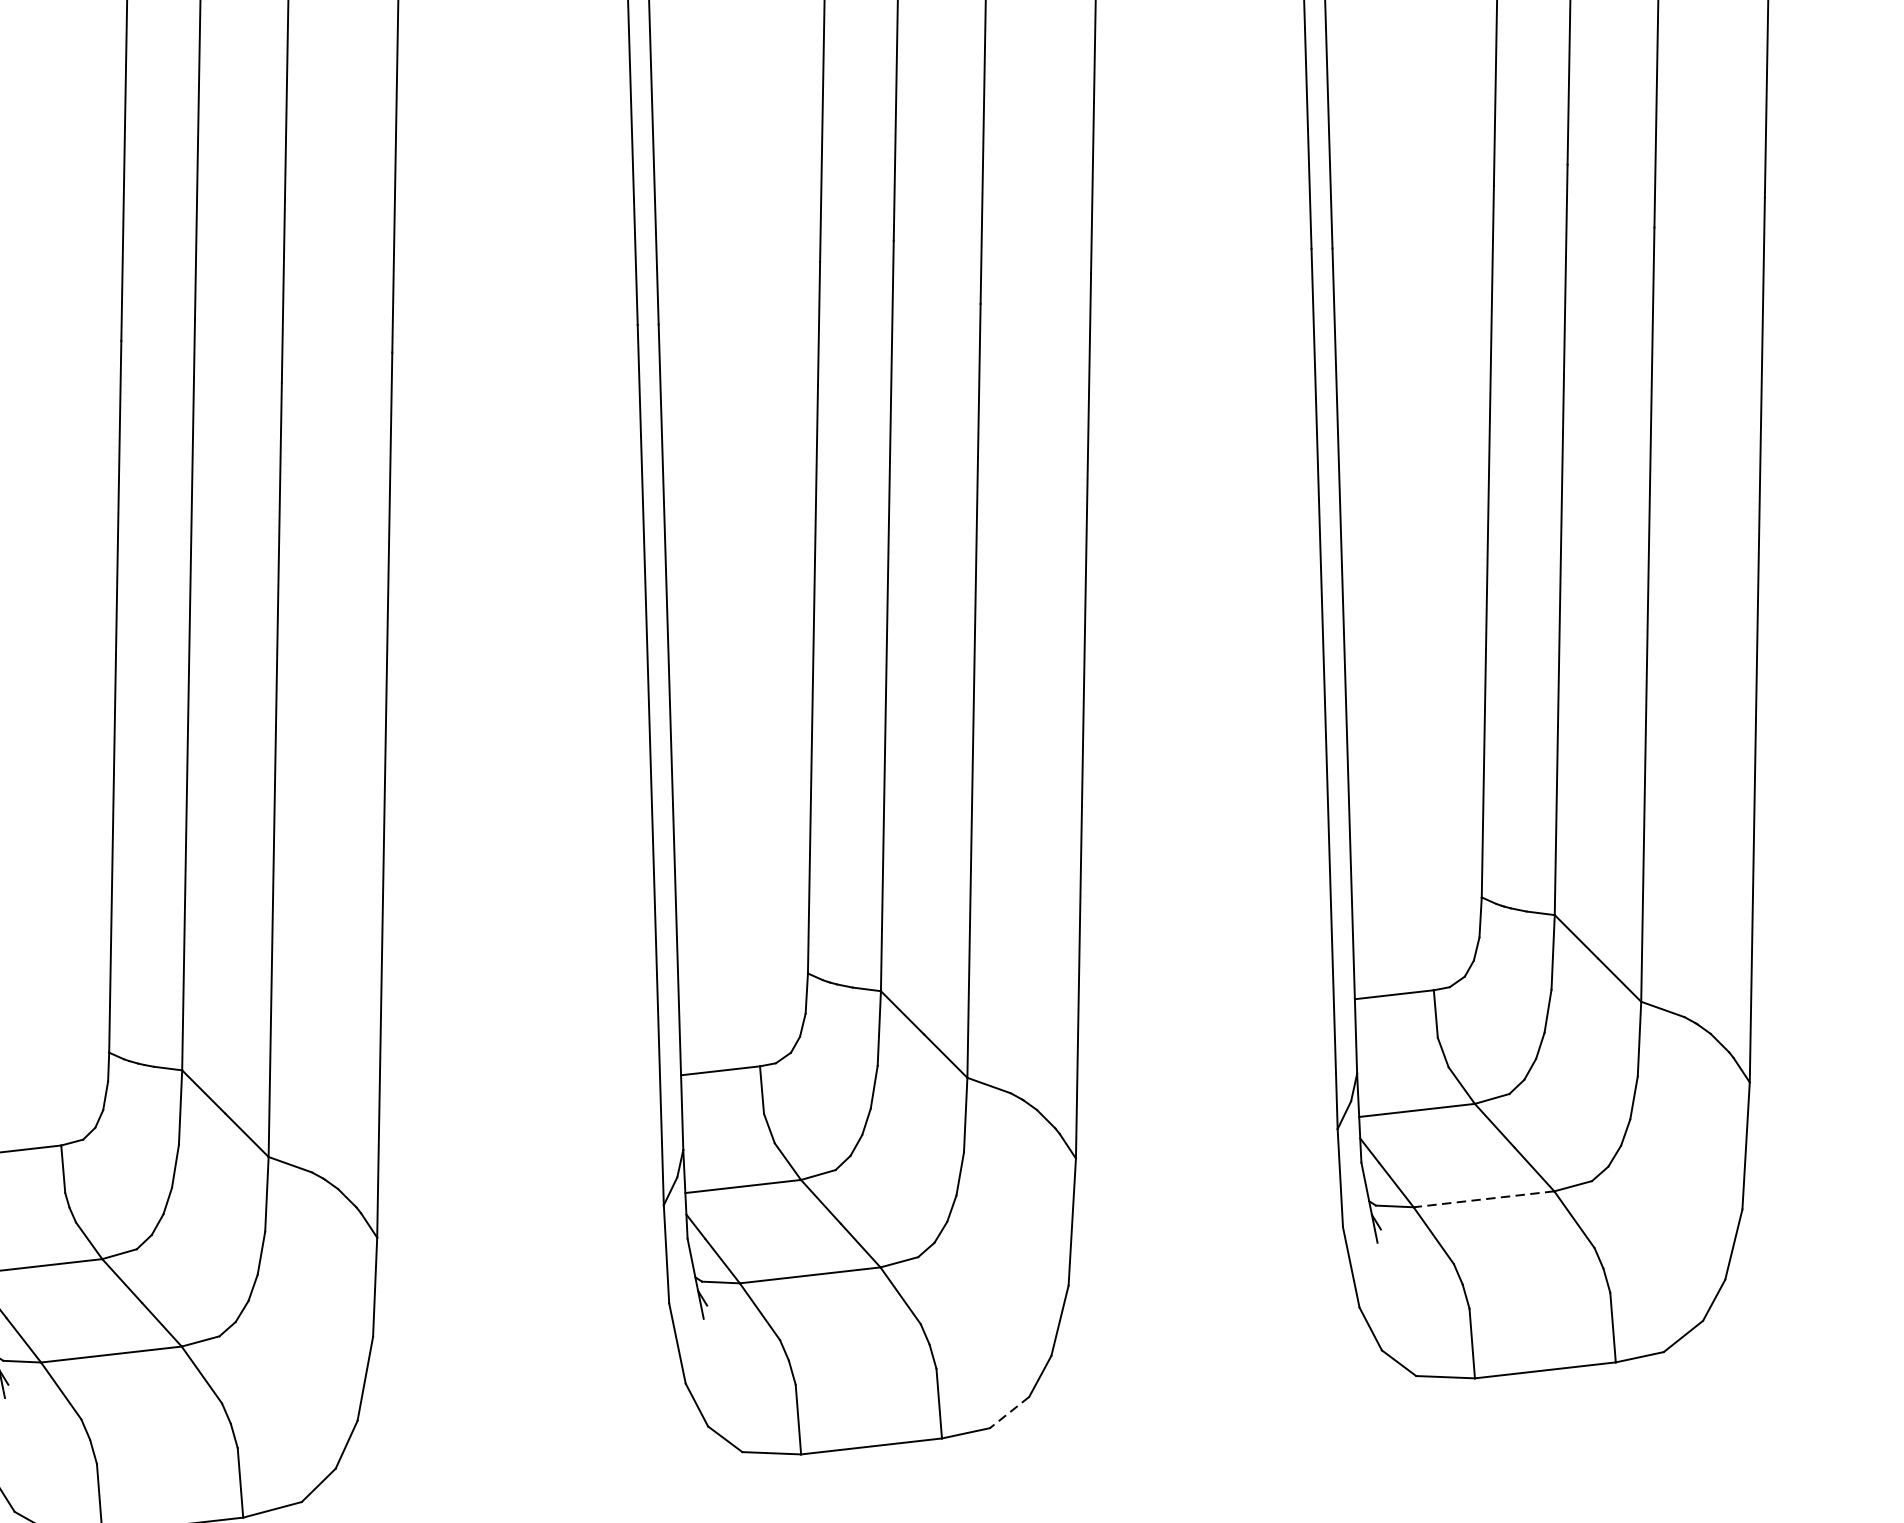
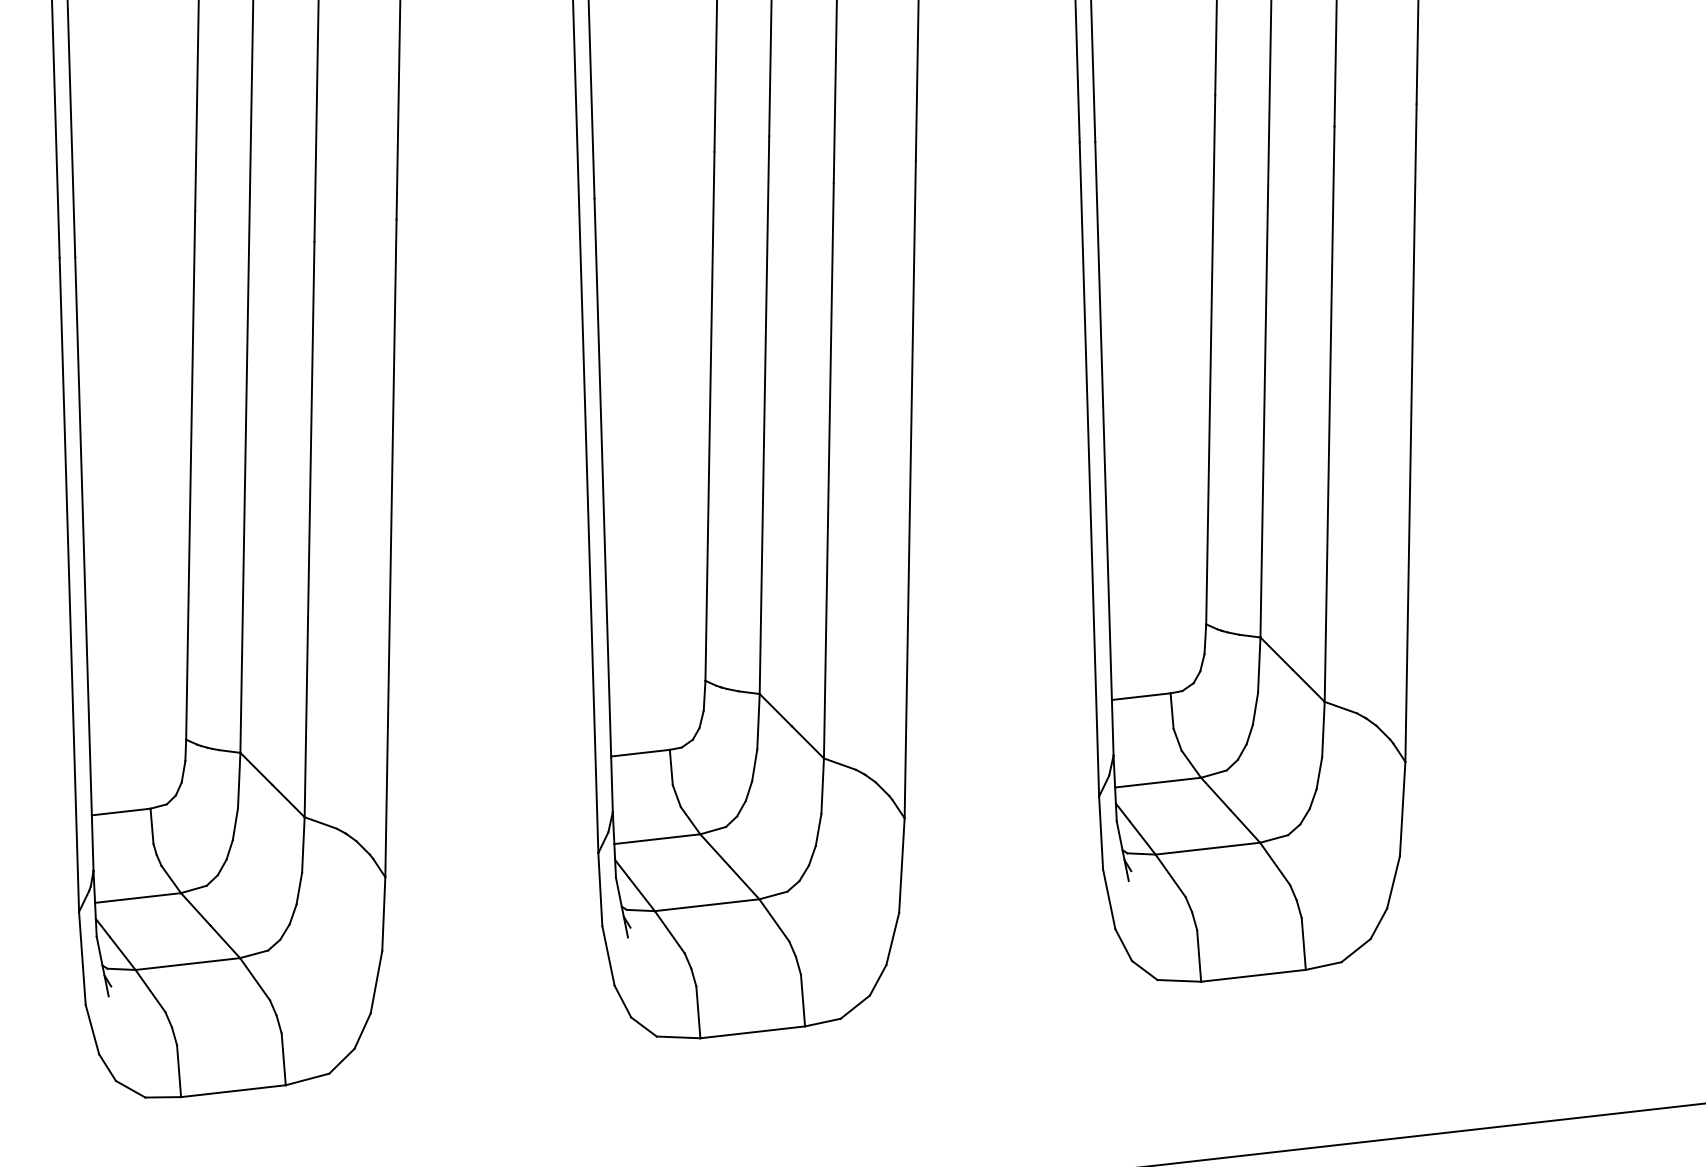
line: (1483, 1199) -> (1207, 848), dashed -> solid
line: (1009, 1413) -> (855, 1007), dashed -> solid

